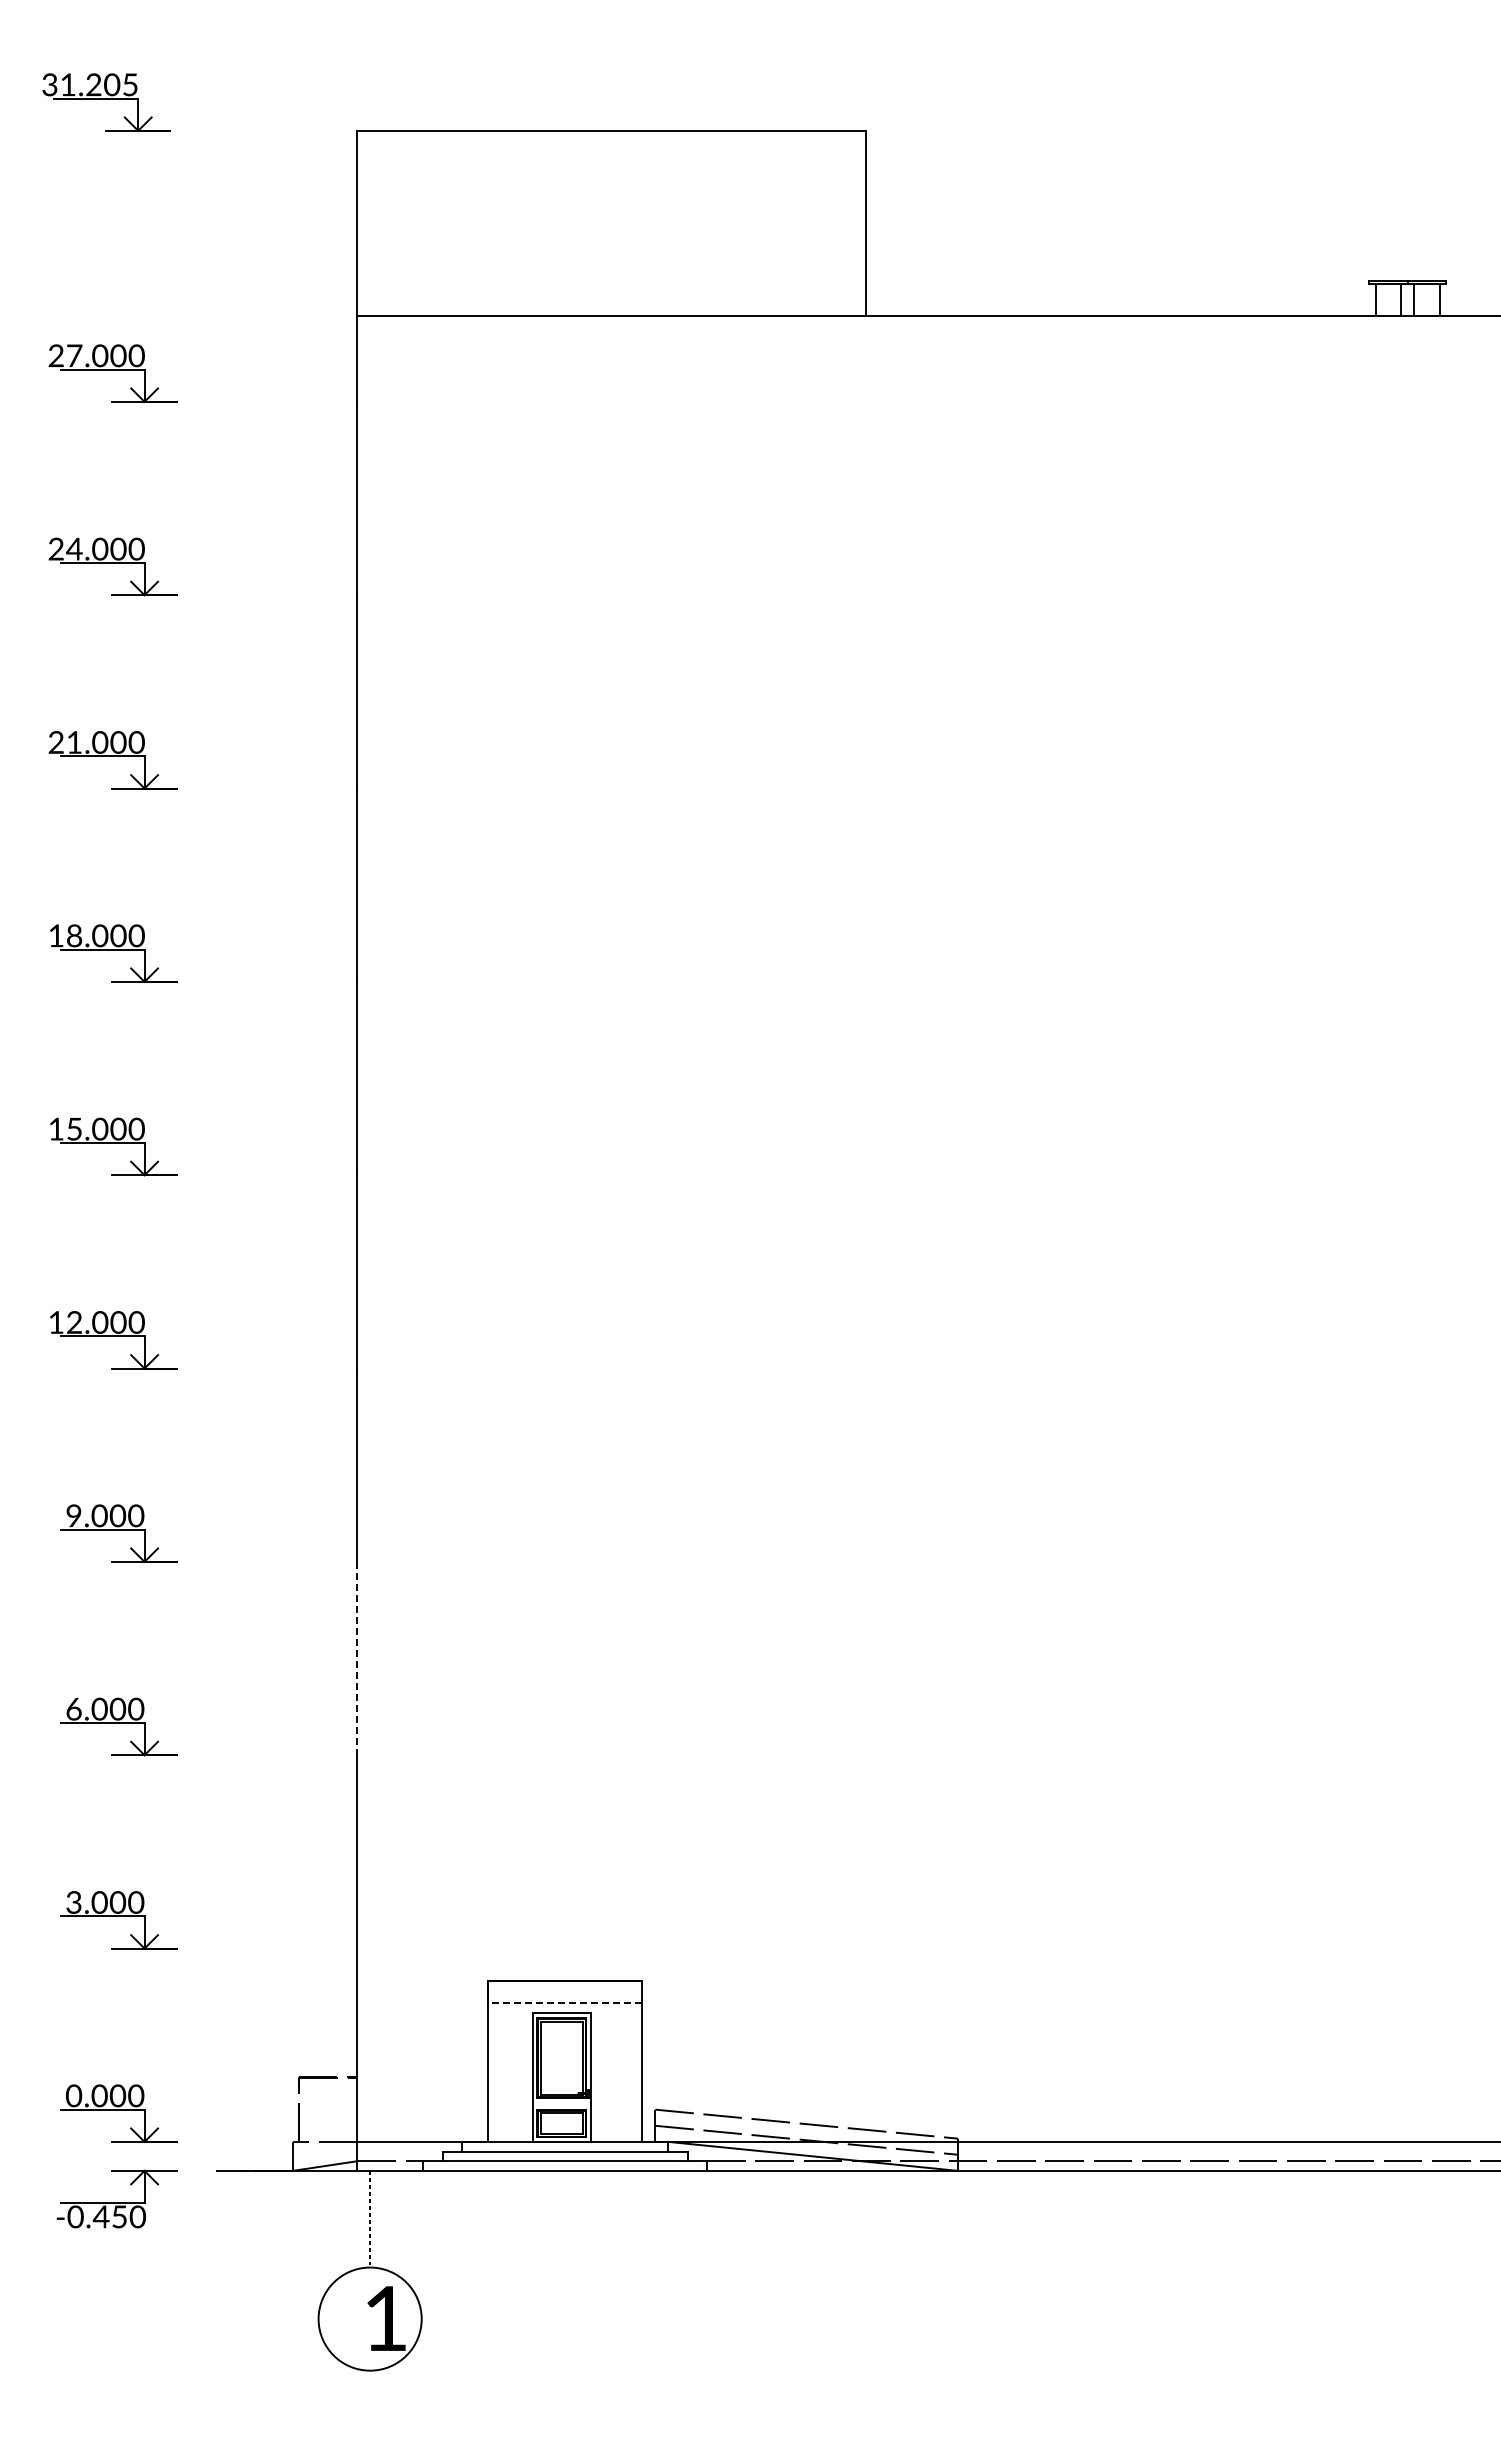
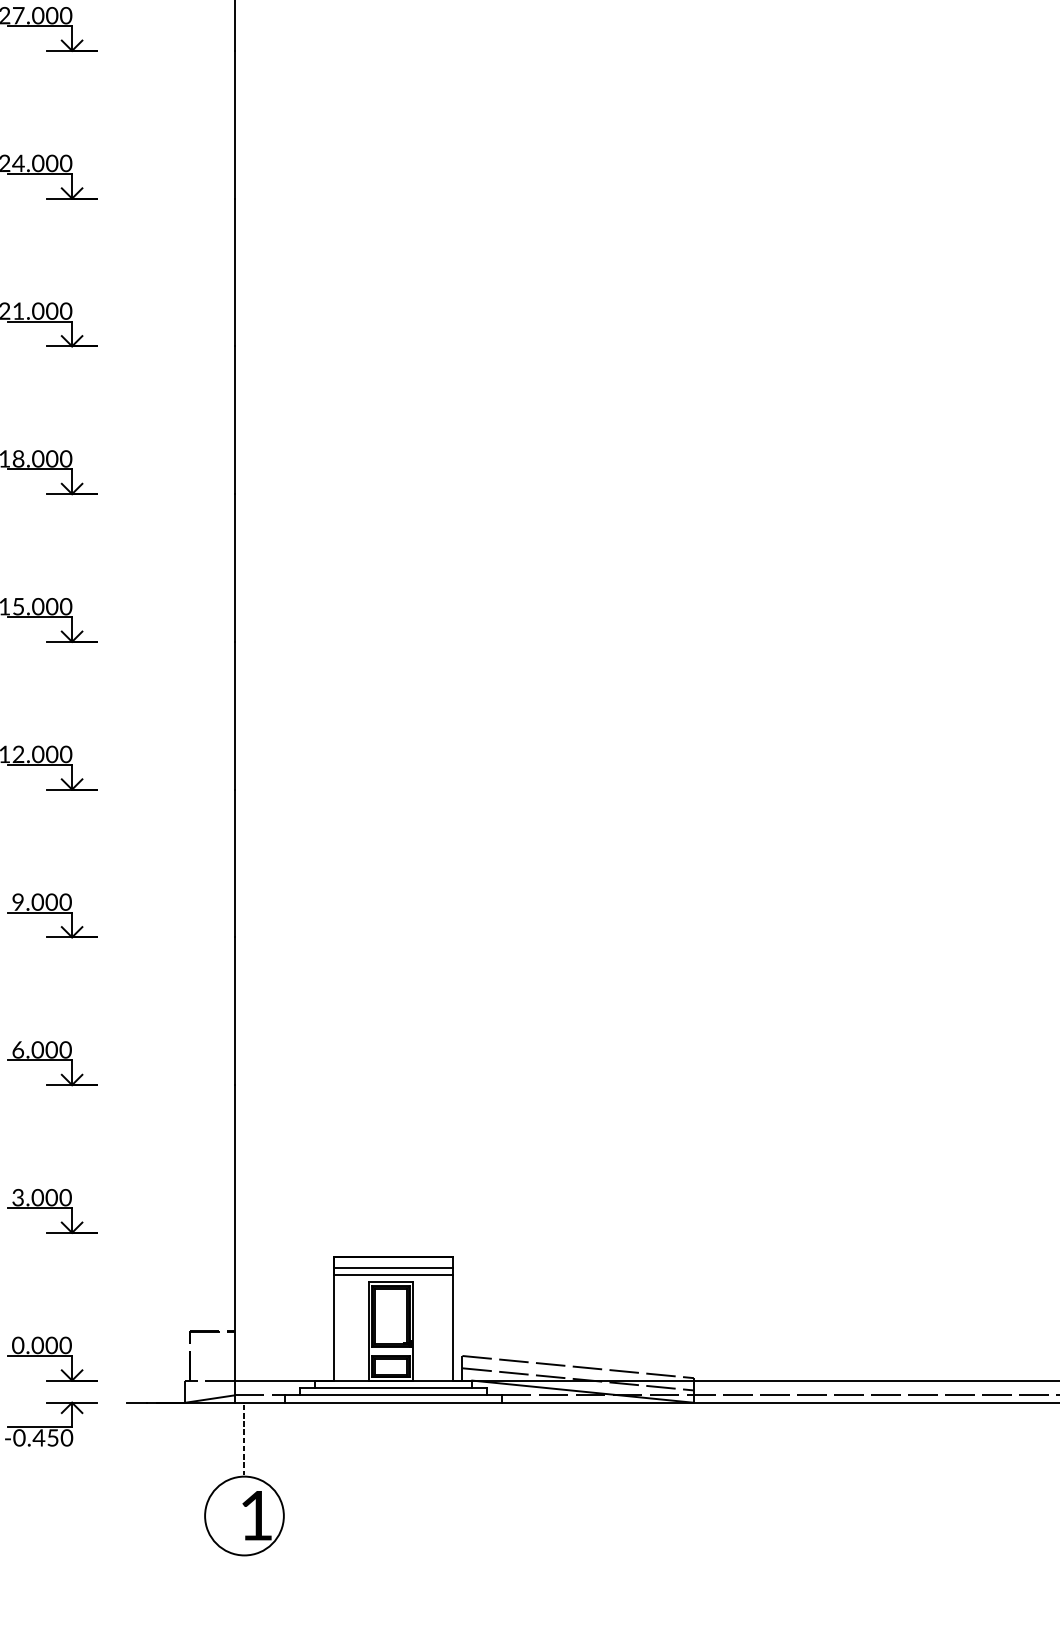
line: (357, 1658) -> (234, 1011), dashed -> solid
line: (564, 1994) -> (393, 1267), added
line: (564, 2003) -> (393, 1274), dashed -> solid

